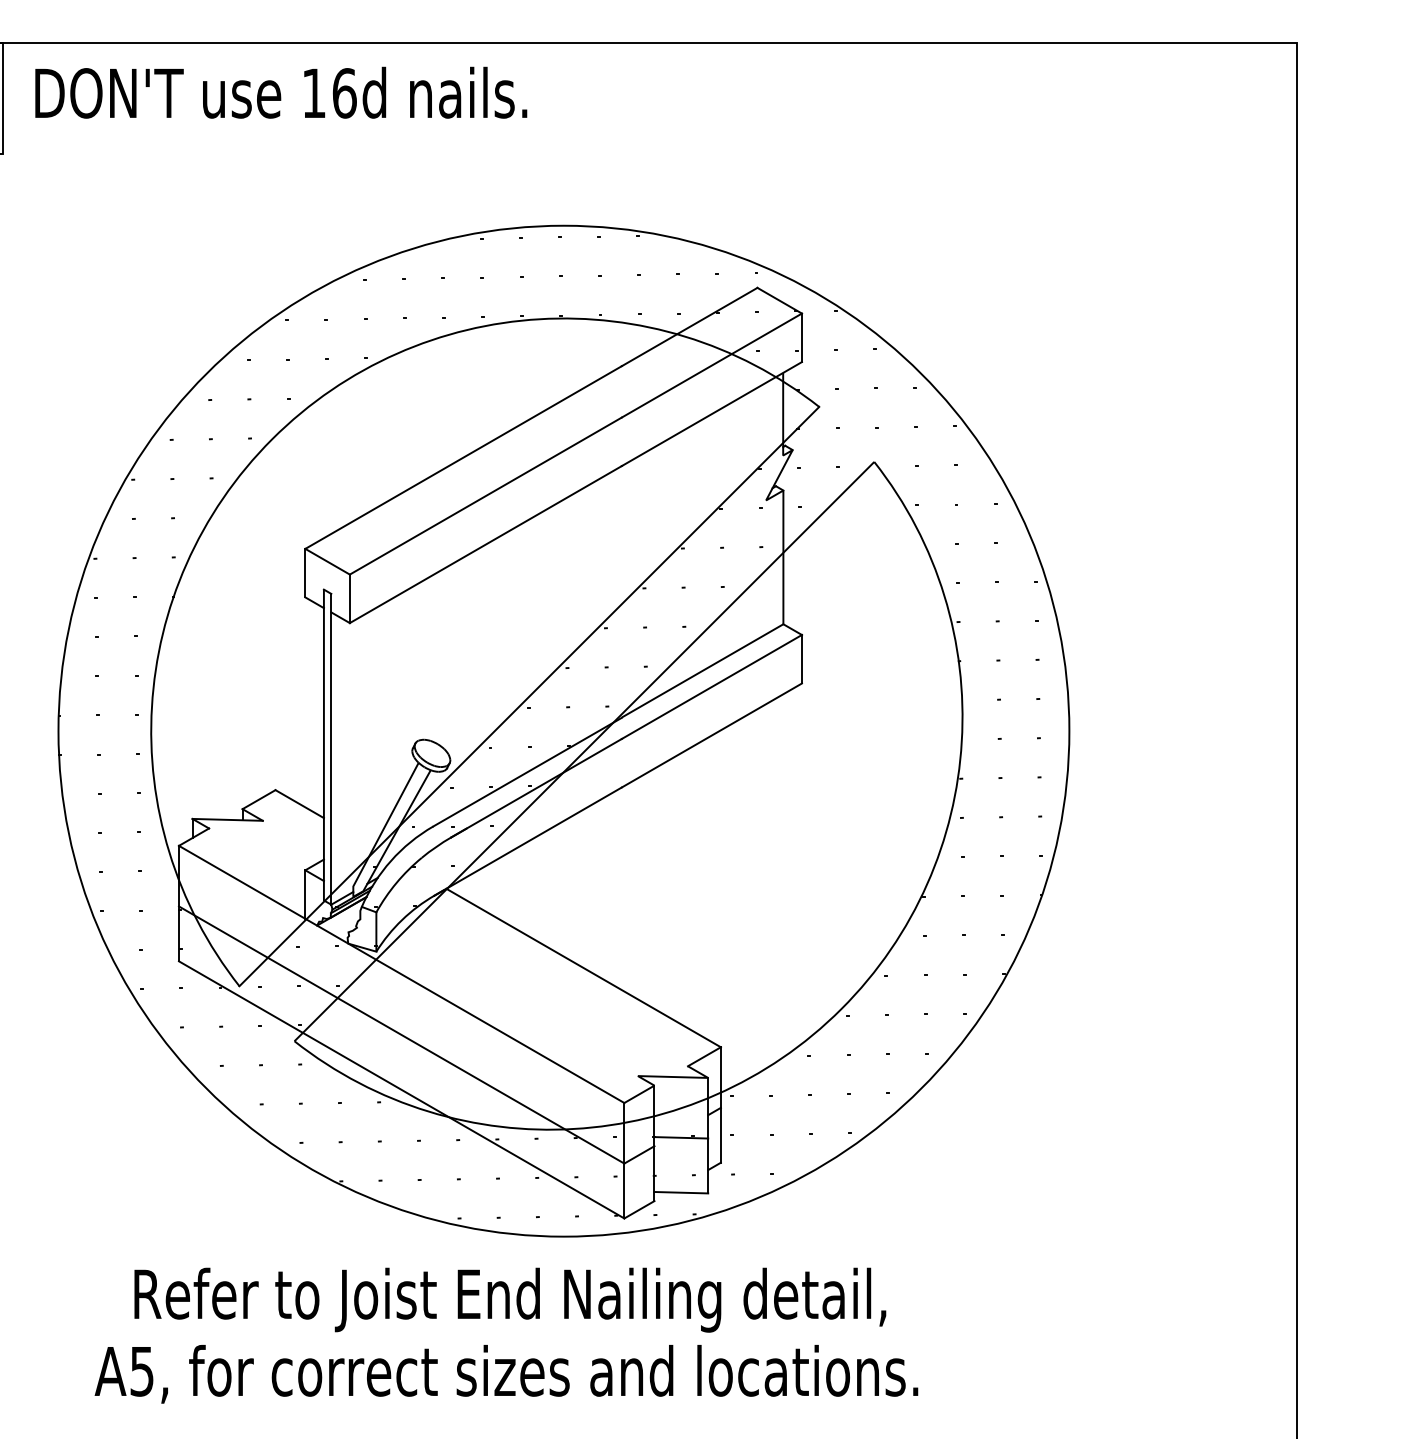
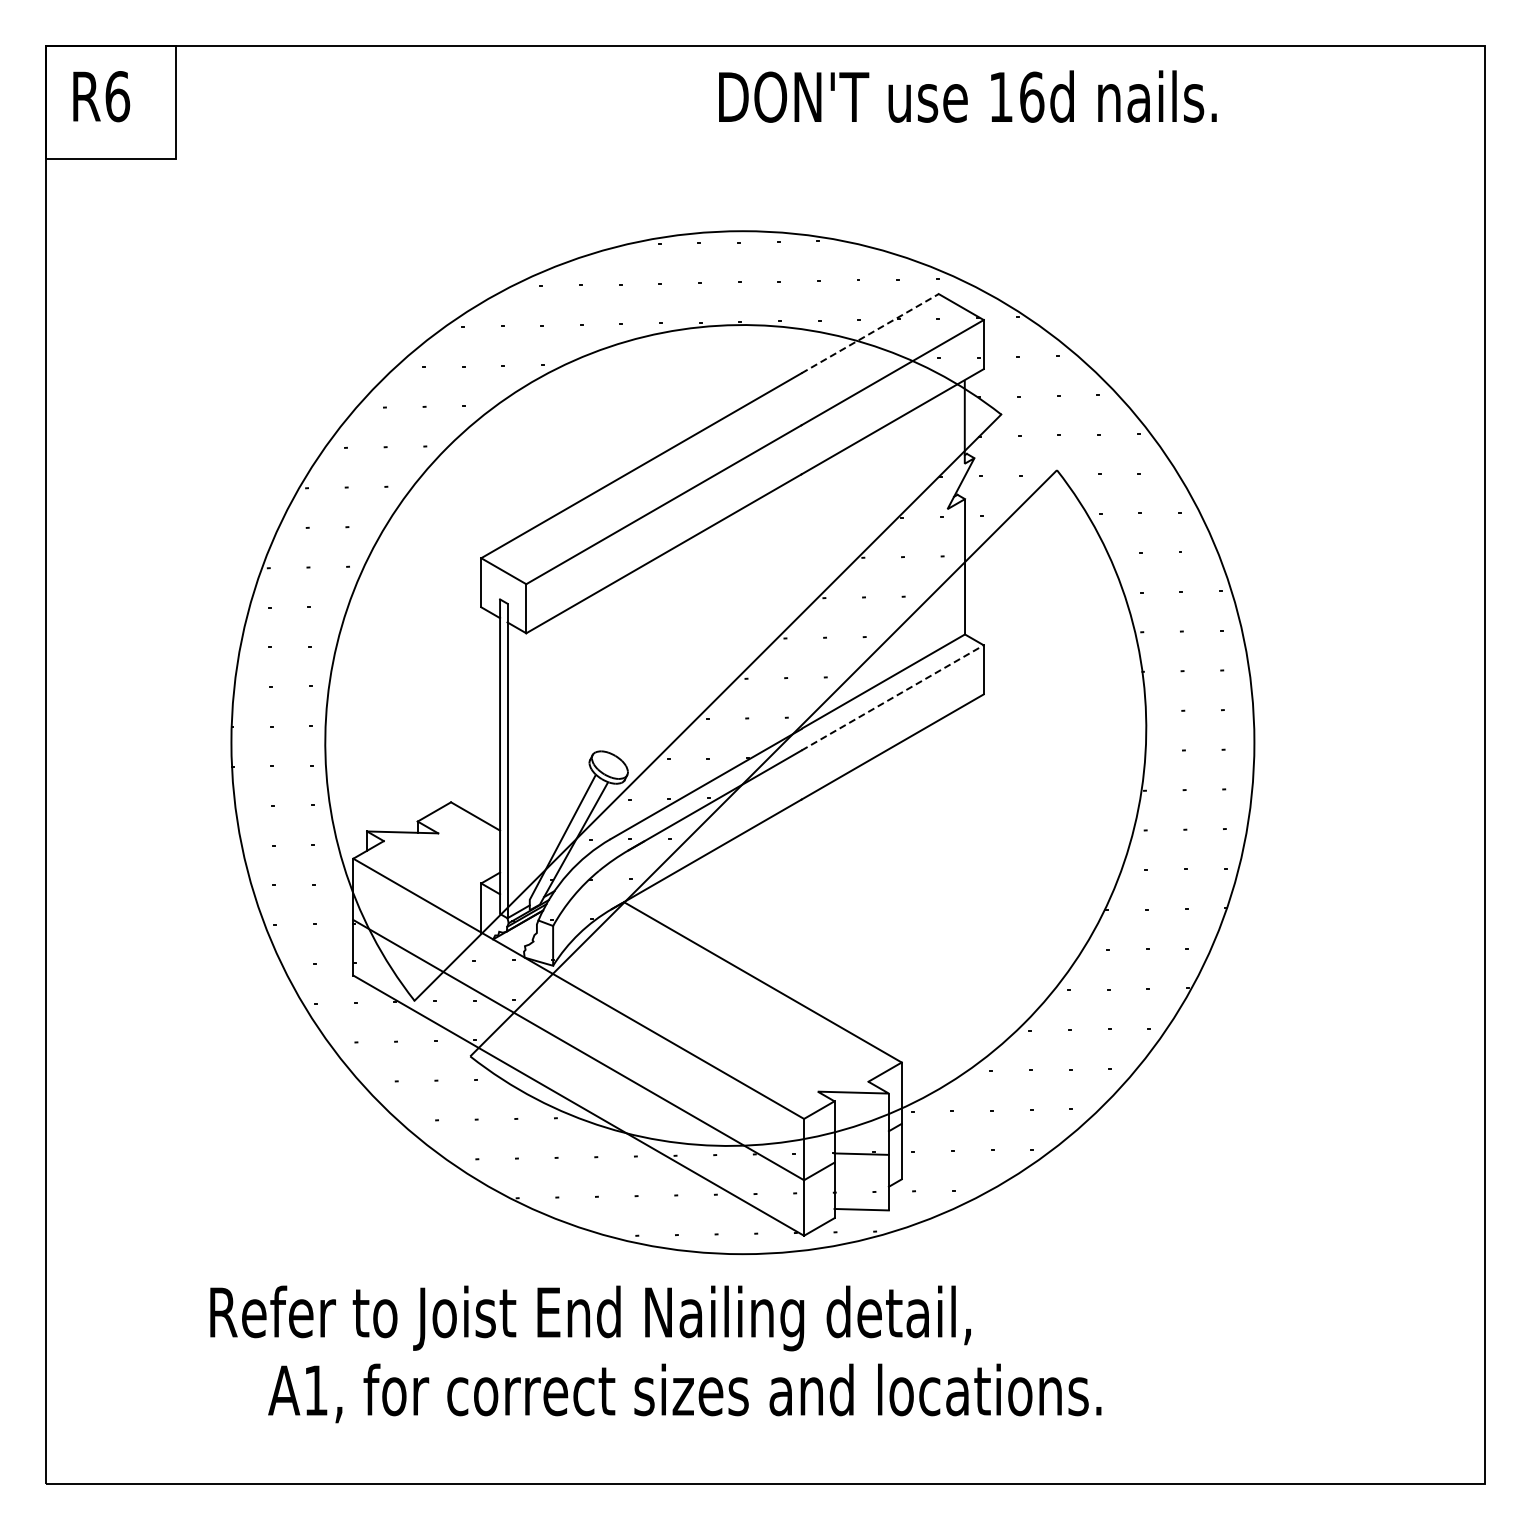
text: (280, 92) -> (967, 96), moved
line: (690, 326) -> (870, 333), solid -> dashed
line: (712, 686) -> (893, 697), solid -> dashed
text: (510, 1300) -> (590, 1318), moved
text: (141, 1371) -> (315, 1390), A5, -> A1,

